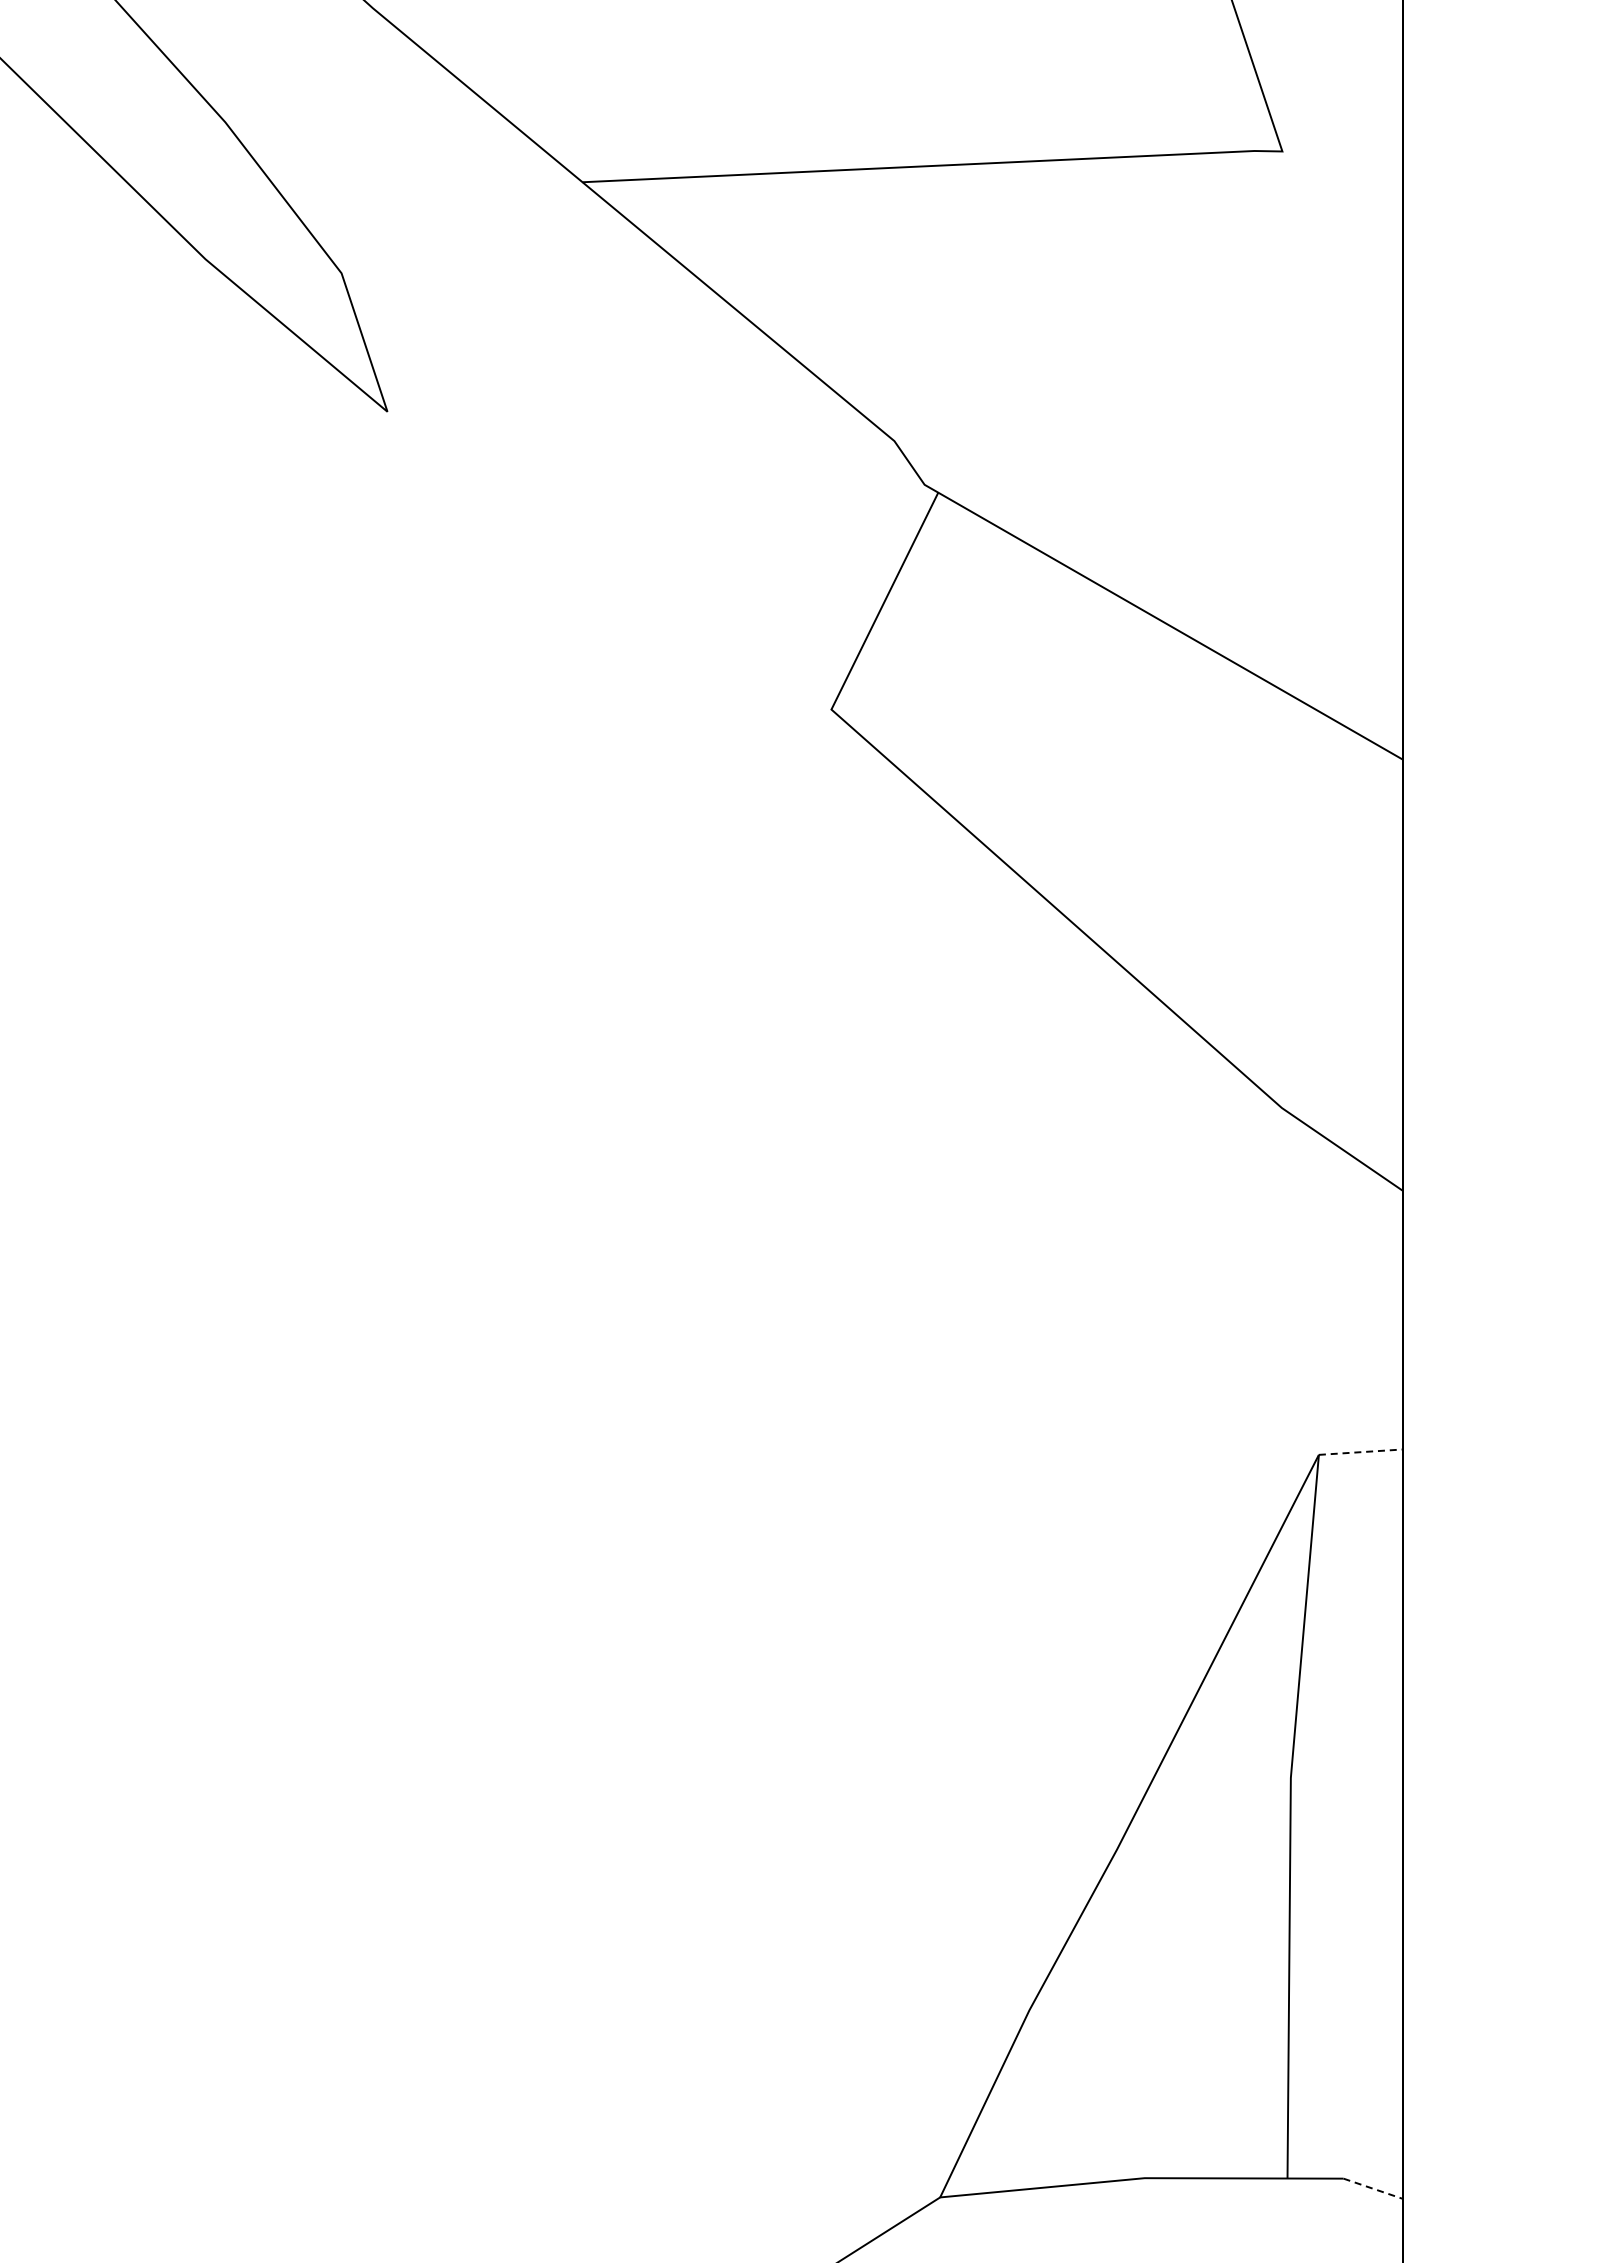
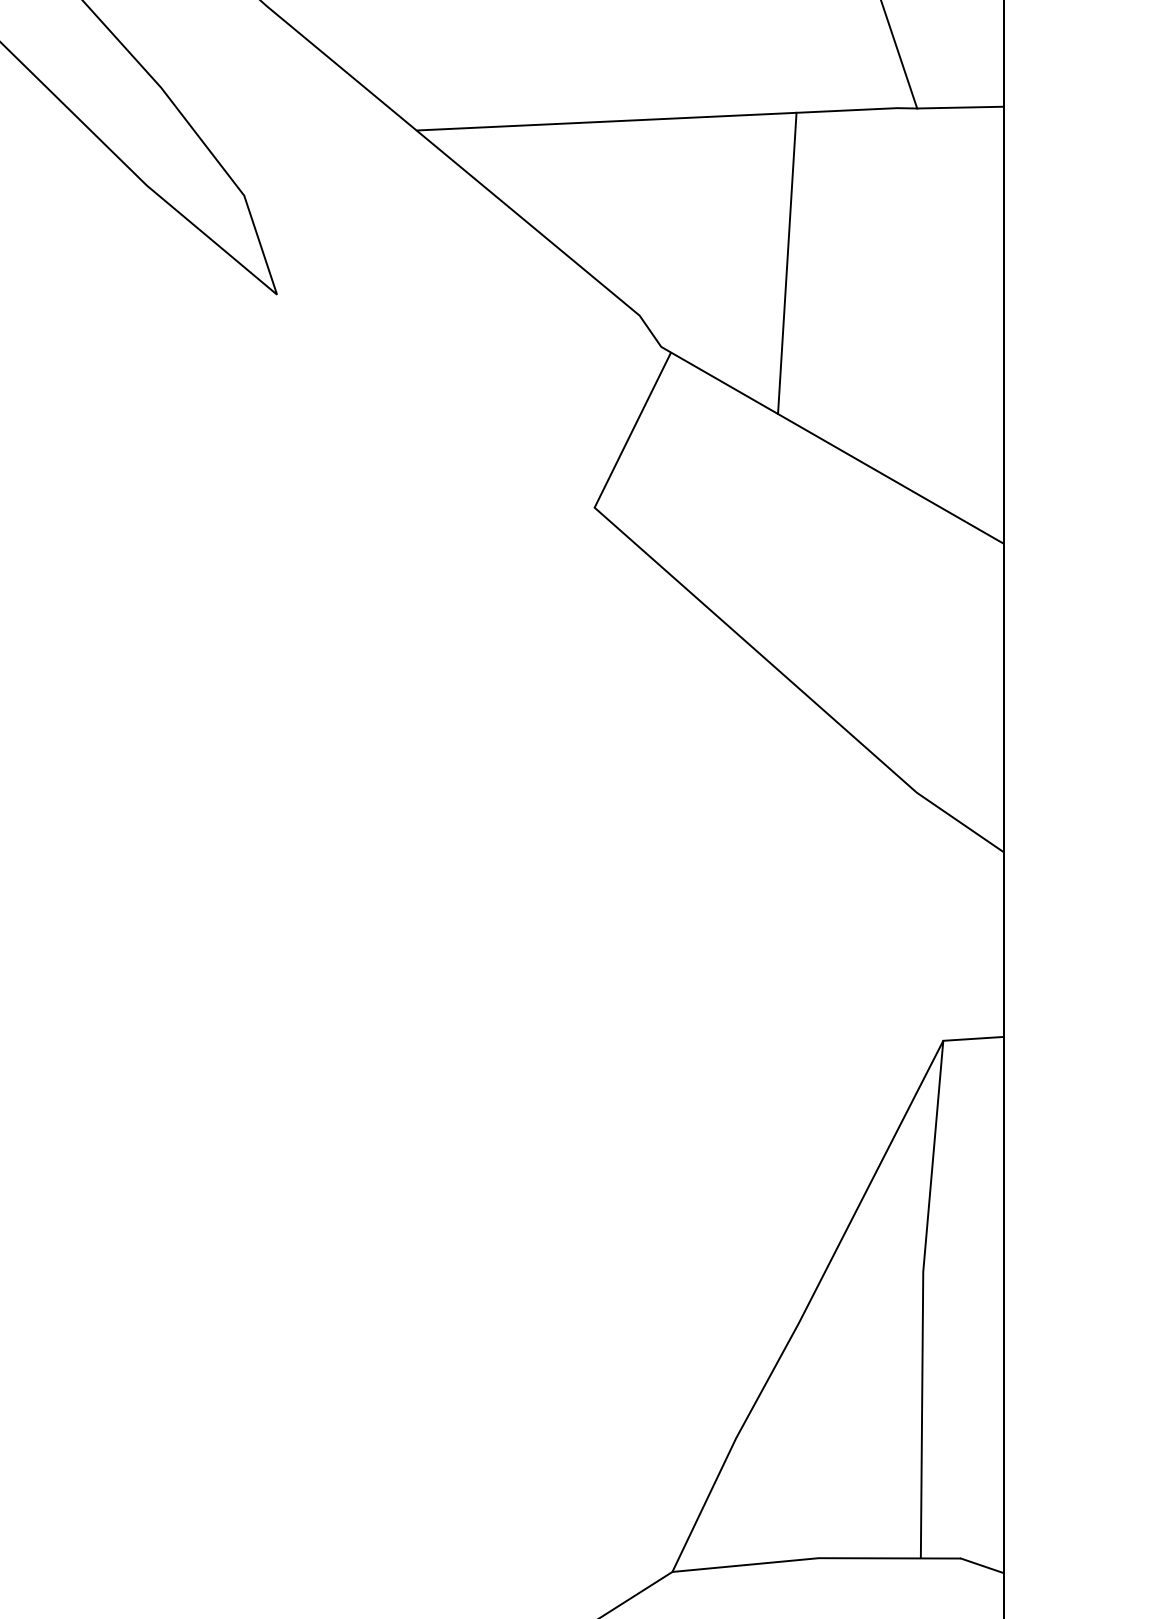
line: (1342, 150) -> (960, 107), added
line: (1100, 367) -> (787, 263), added
line: (1361, 1452) -> (973, 1039), dashed -> solid
line: (1373, 2188) -> (982, 1565), dashed -> solid

